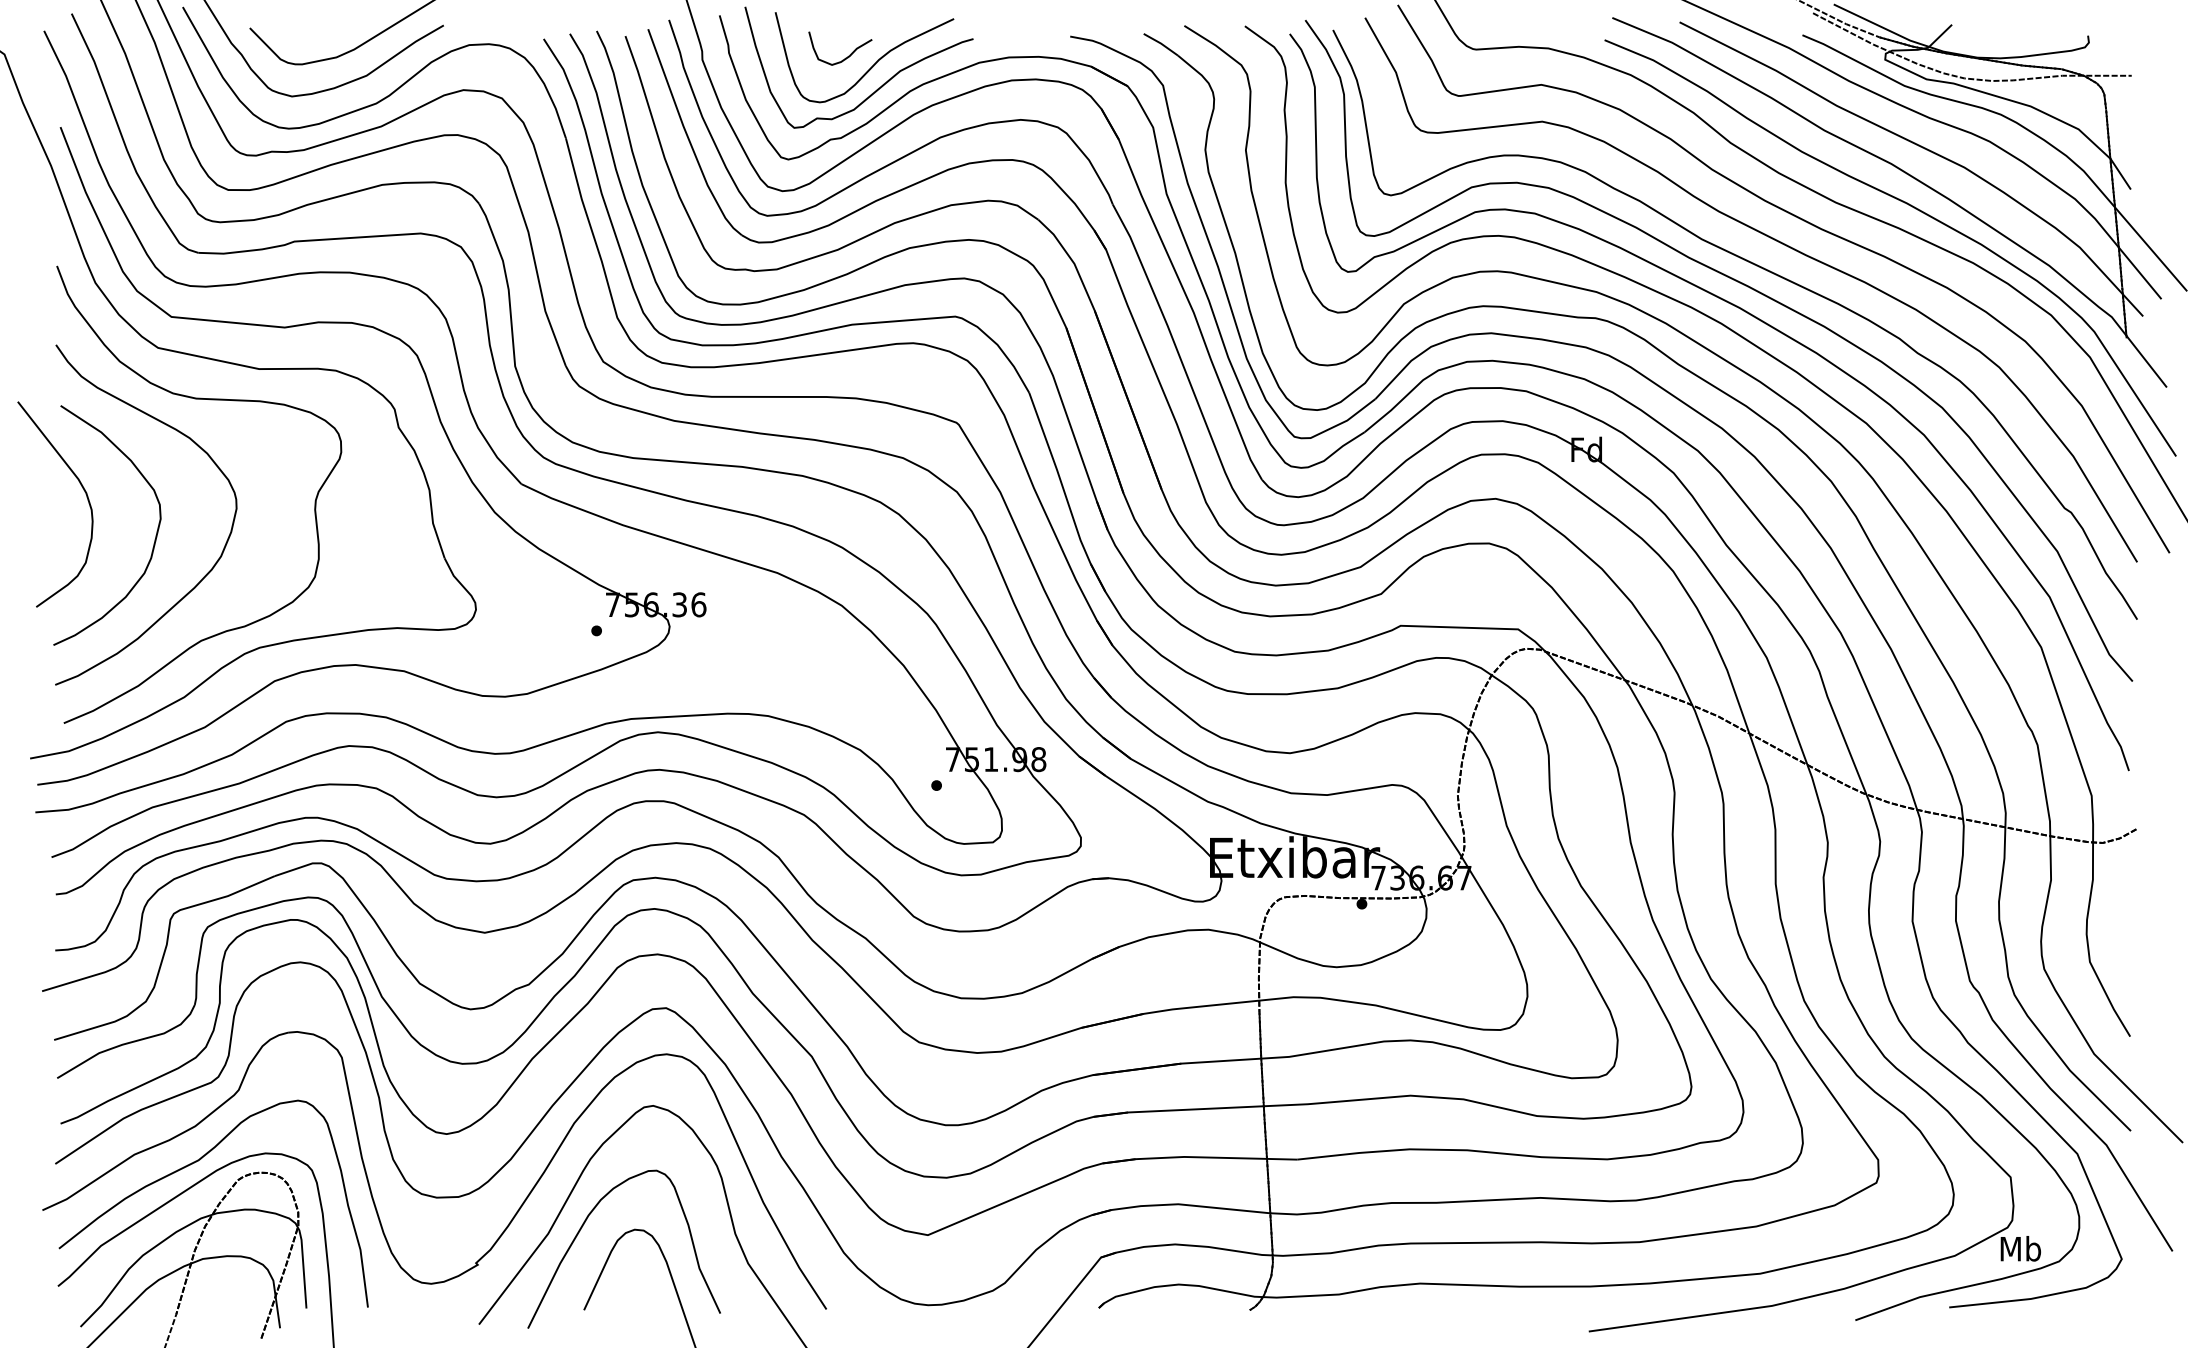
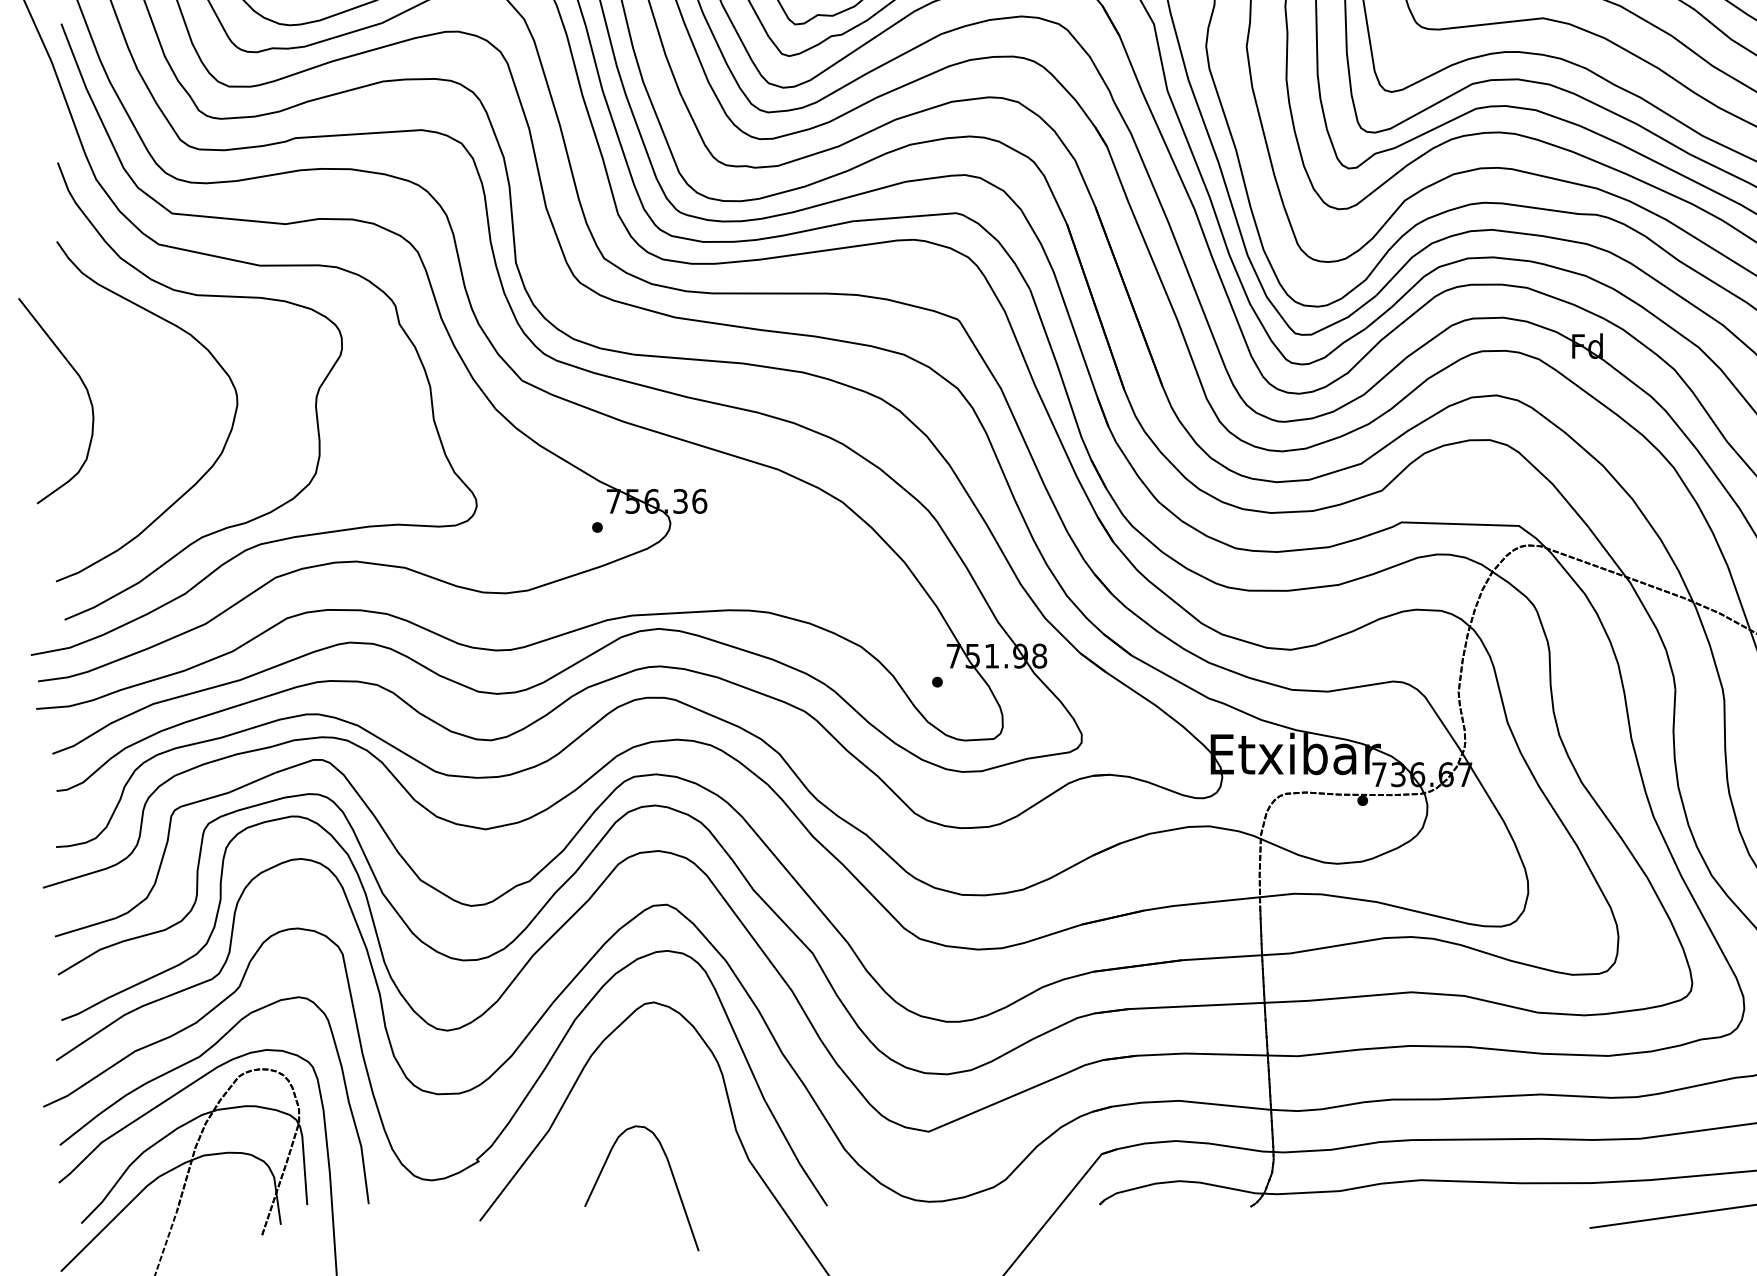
curve: (155, 535) -> (156, 432), removed
curve: (583, 1226) -> (584, 1123), removed

